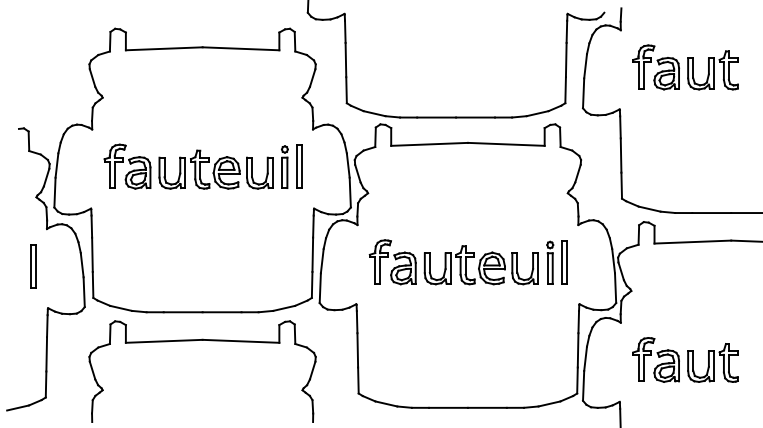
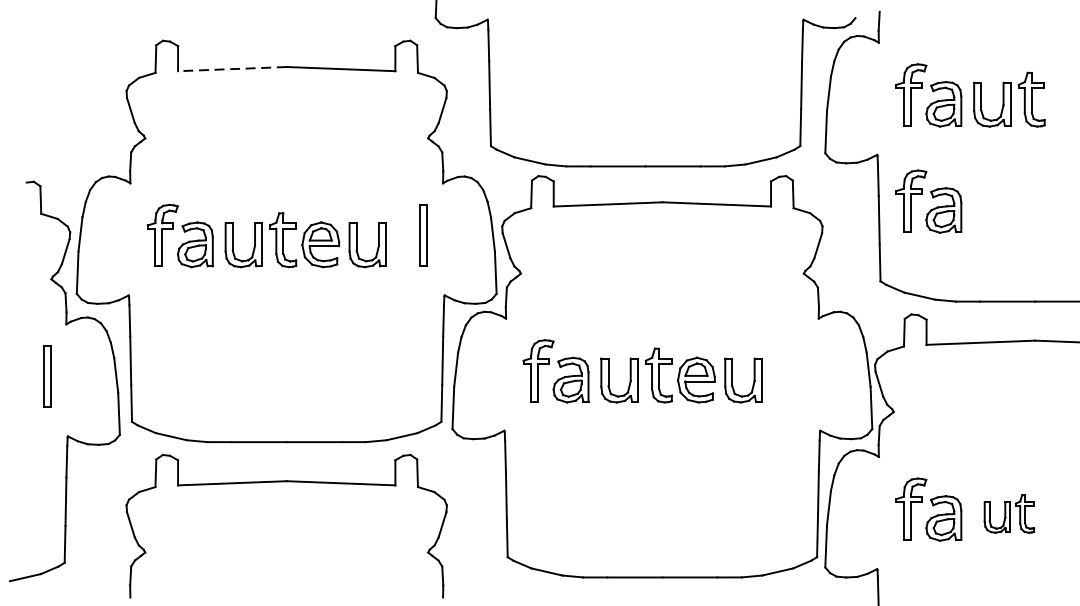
line: (163, 48) -> (231, 68), solid -> dashed
part: (655, 142) -> (927, 201), added
part: (284, 166) -> (402, 235), removed
part: (556, 262) -> (787, 371), removed
part: (712, 362) -> (1008, 513), size x0.7

